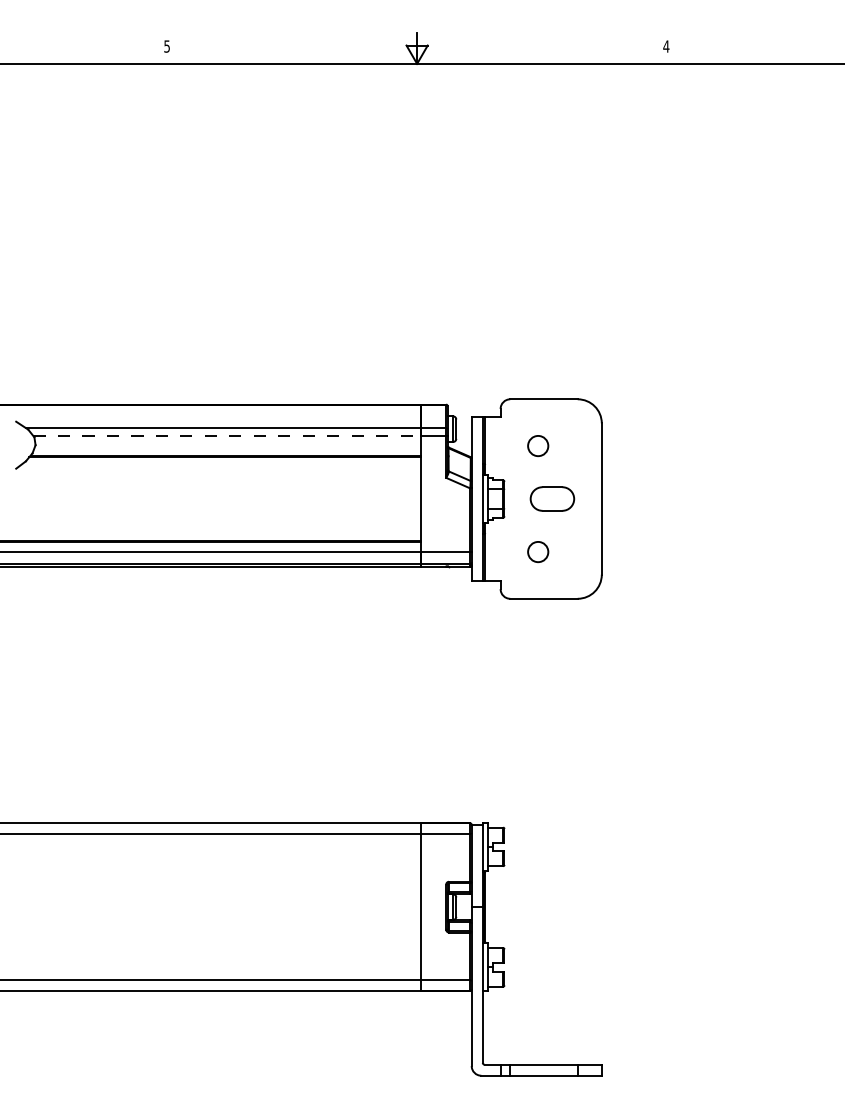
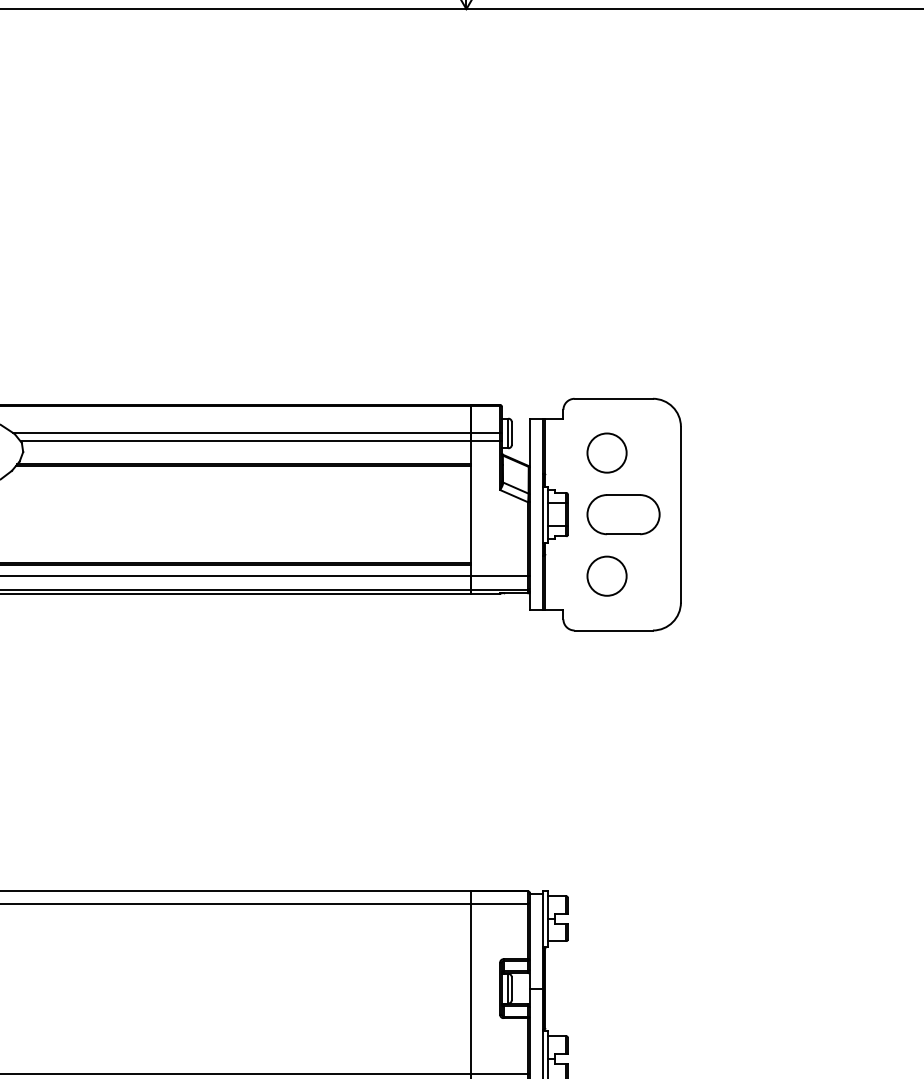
line: (227, 436) -> (246, 441), dashed -> solid
circle: (538, 445) -> (607, 452), size x1.67
part: (552, 498) -> (623, 514), size x1.43
circle: (538, 551) -> (607, 575), size x1.67

